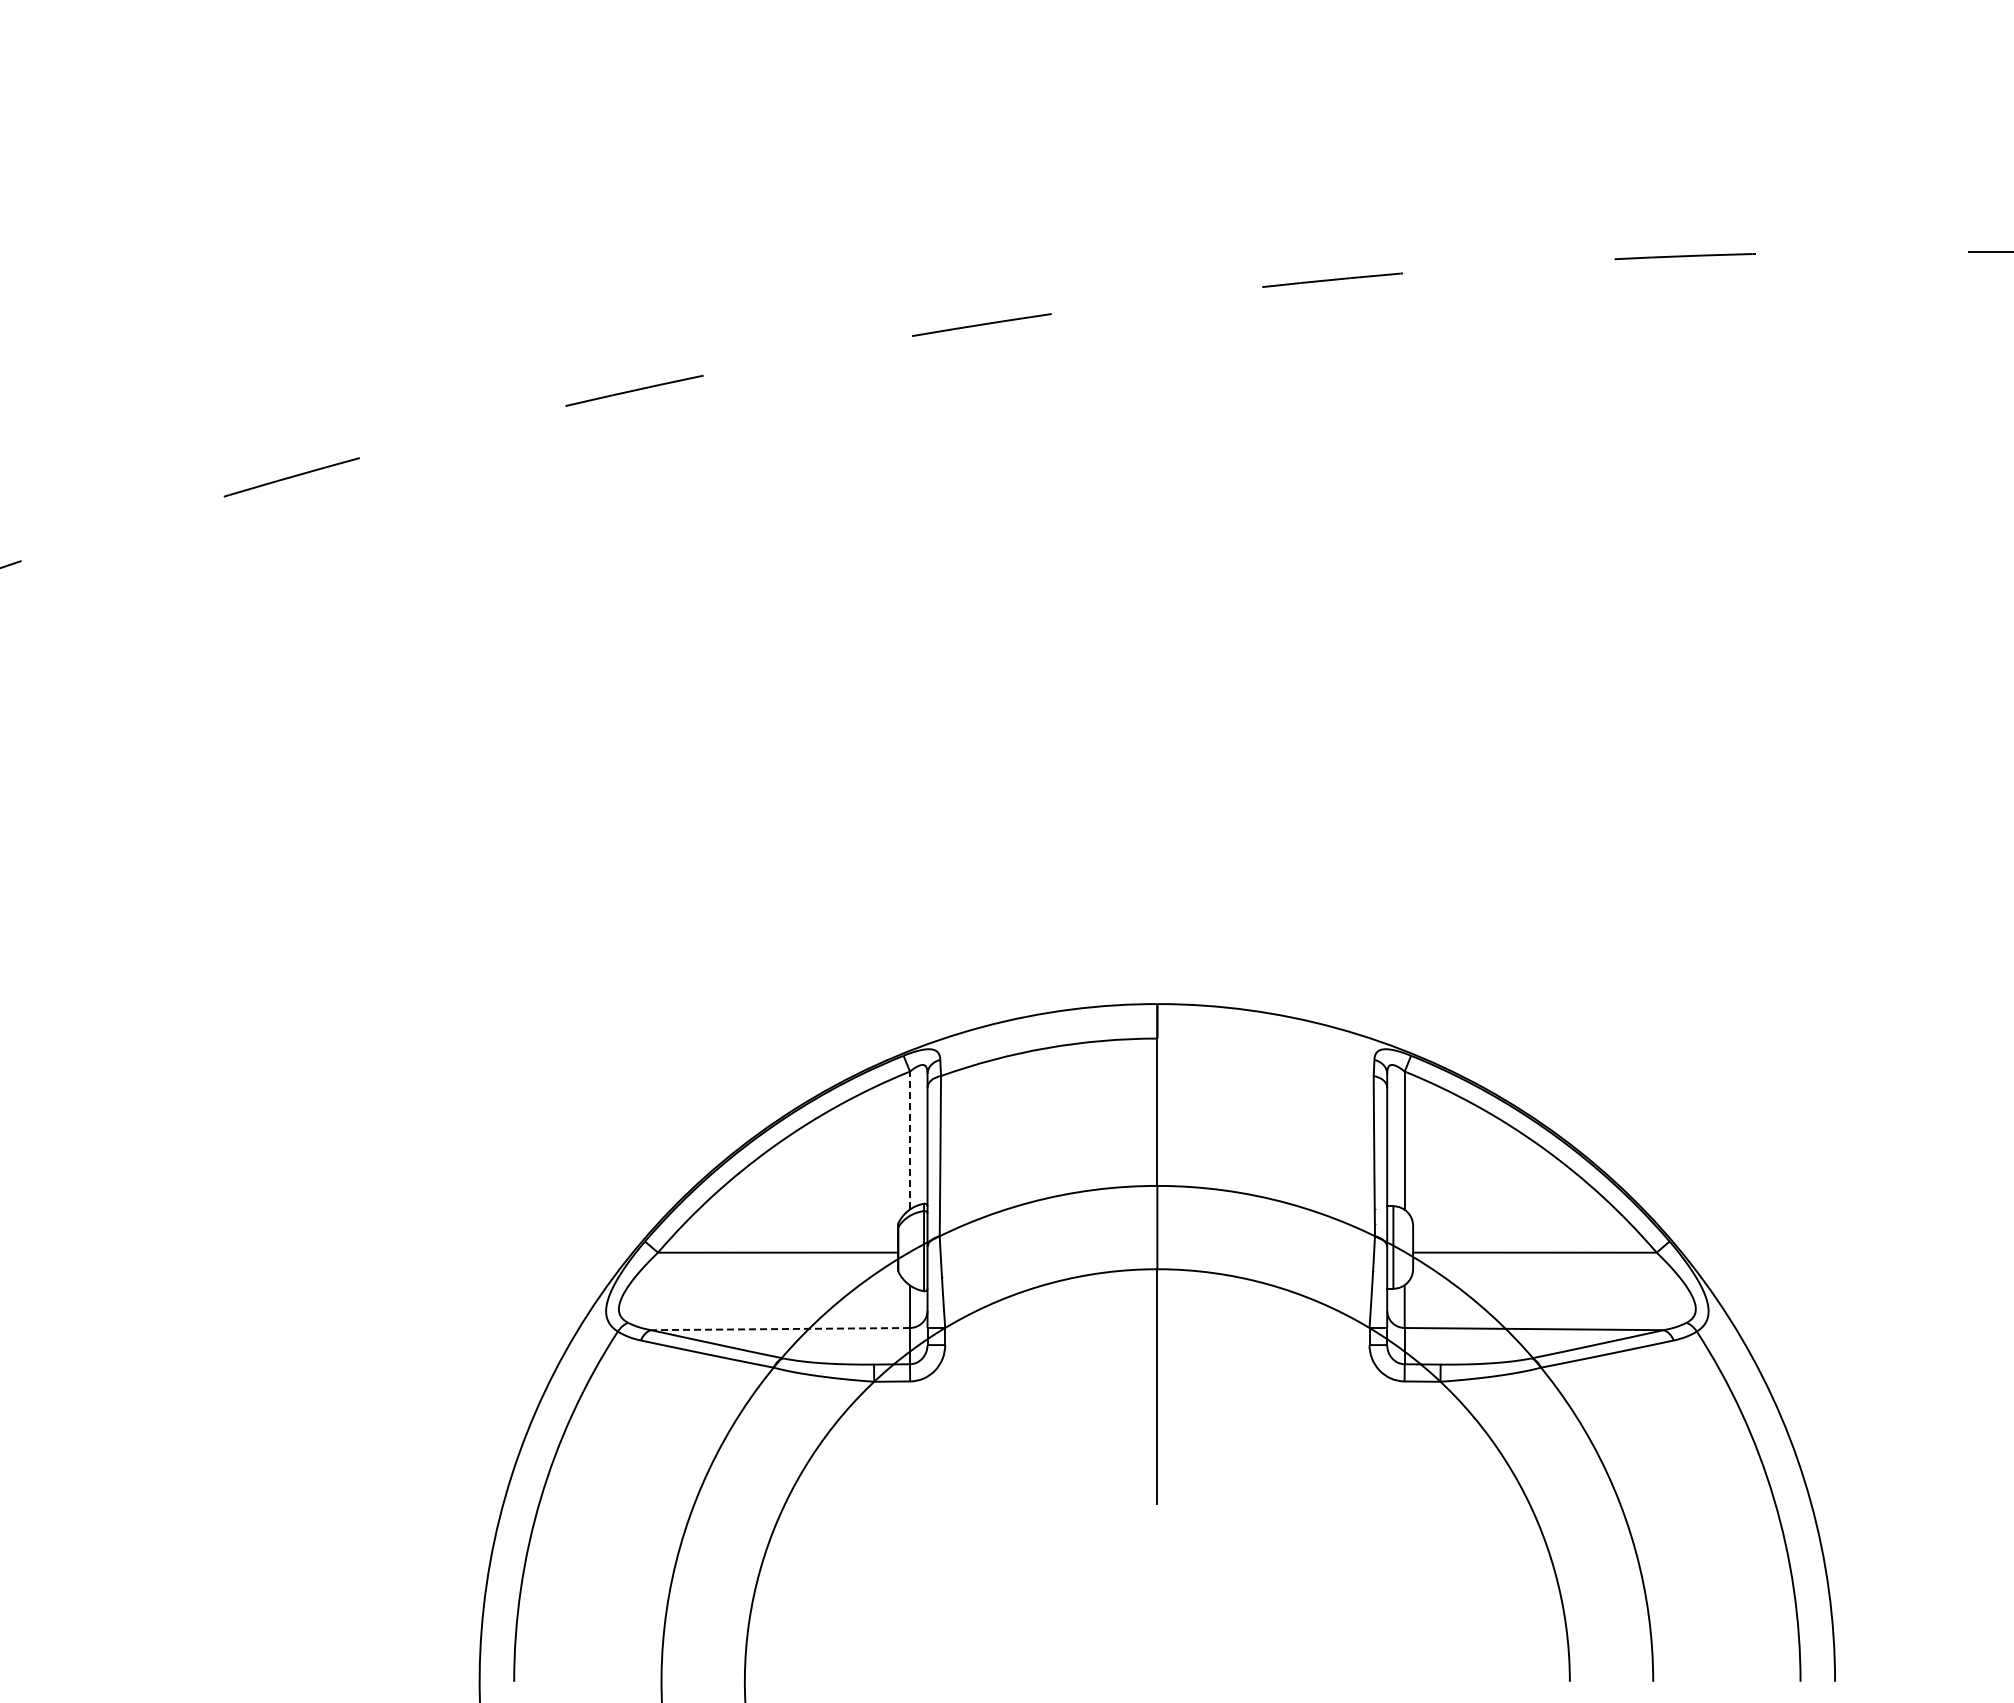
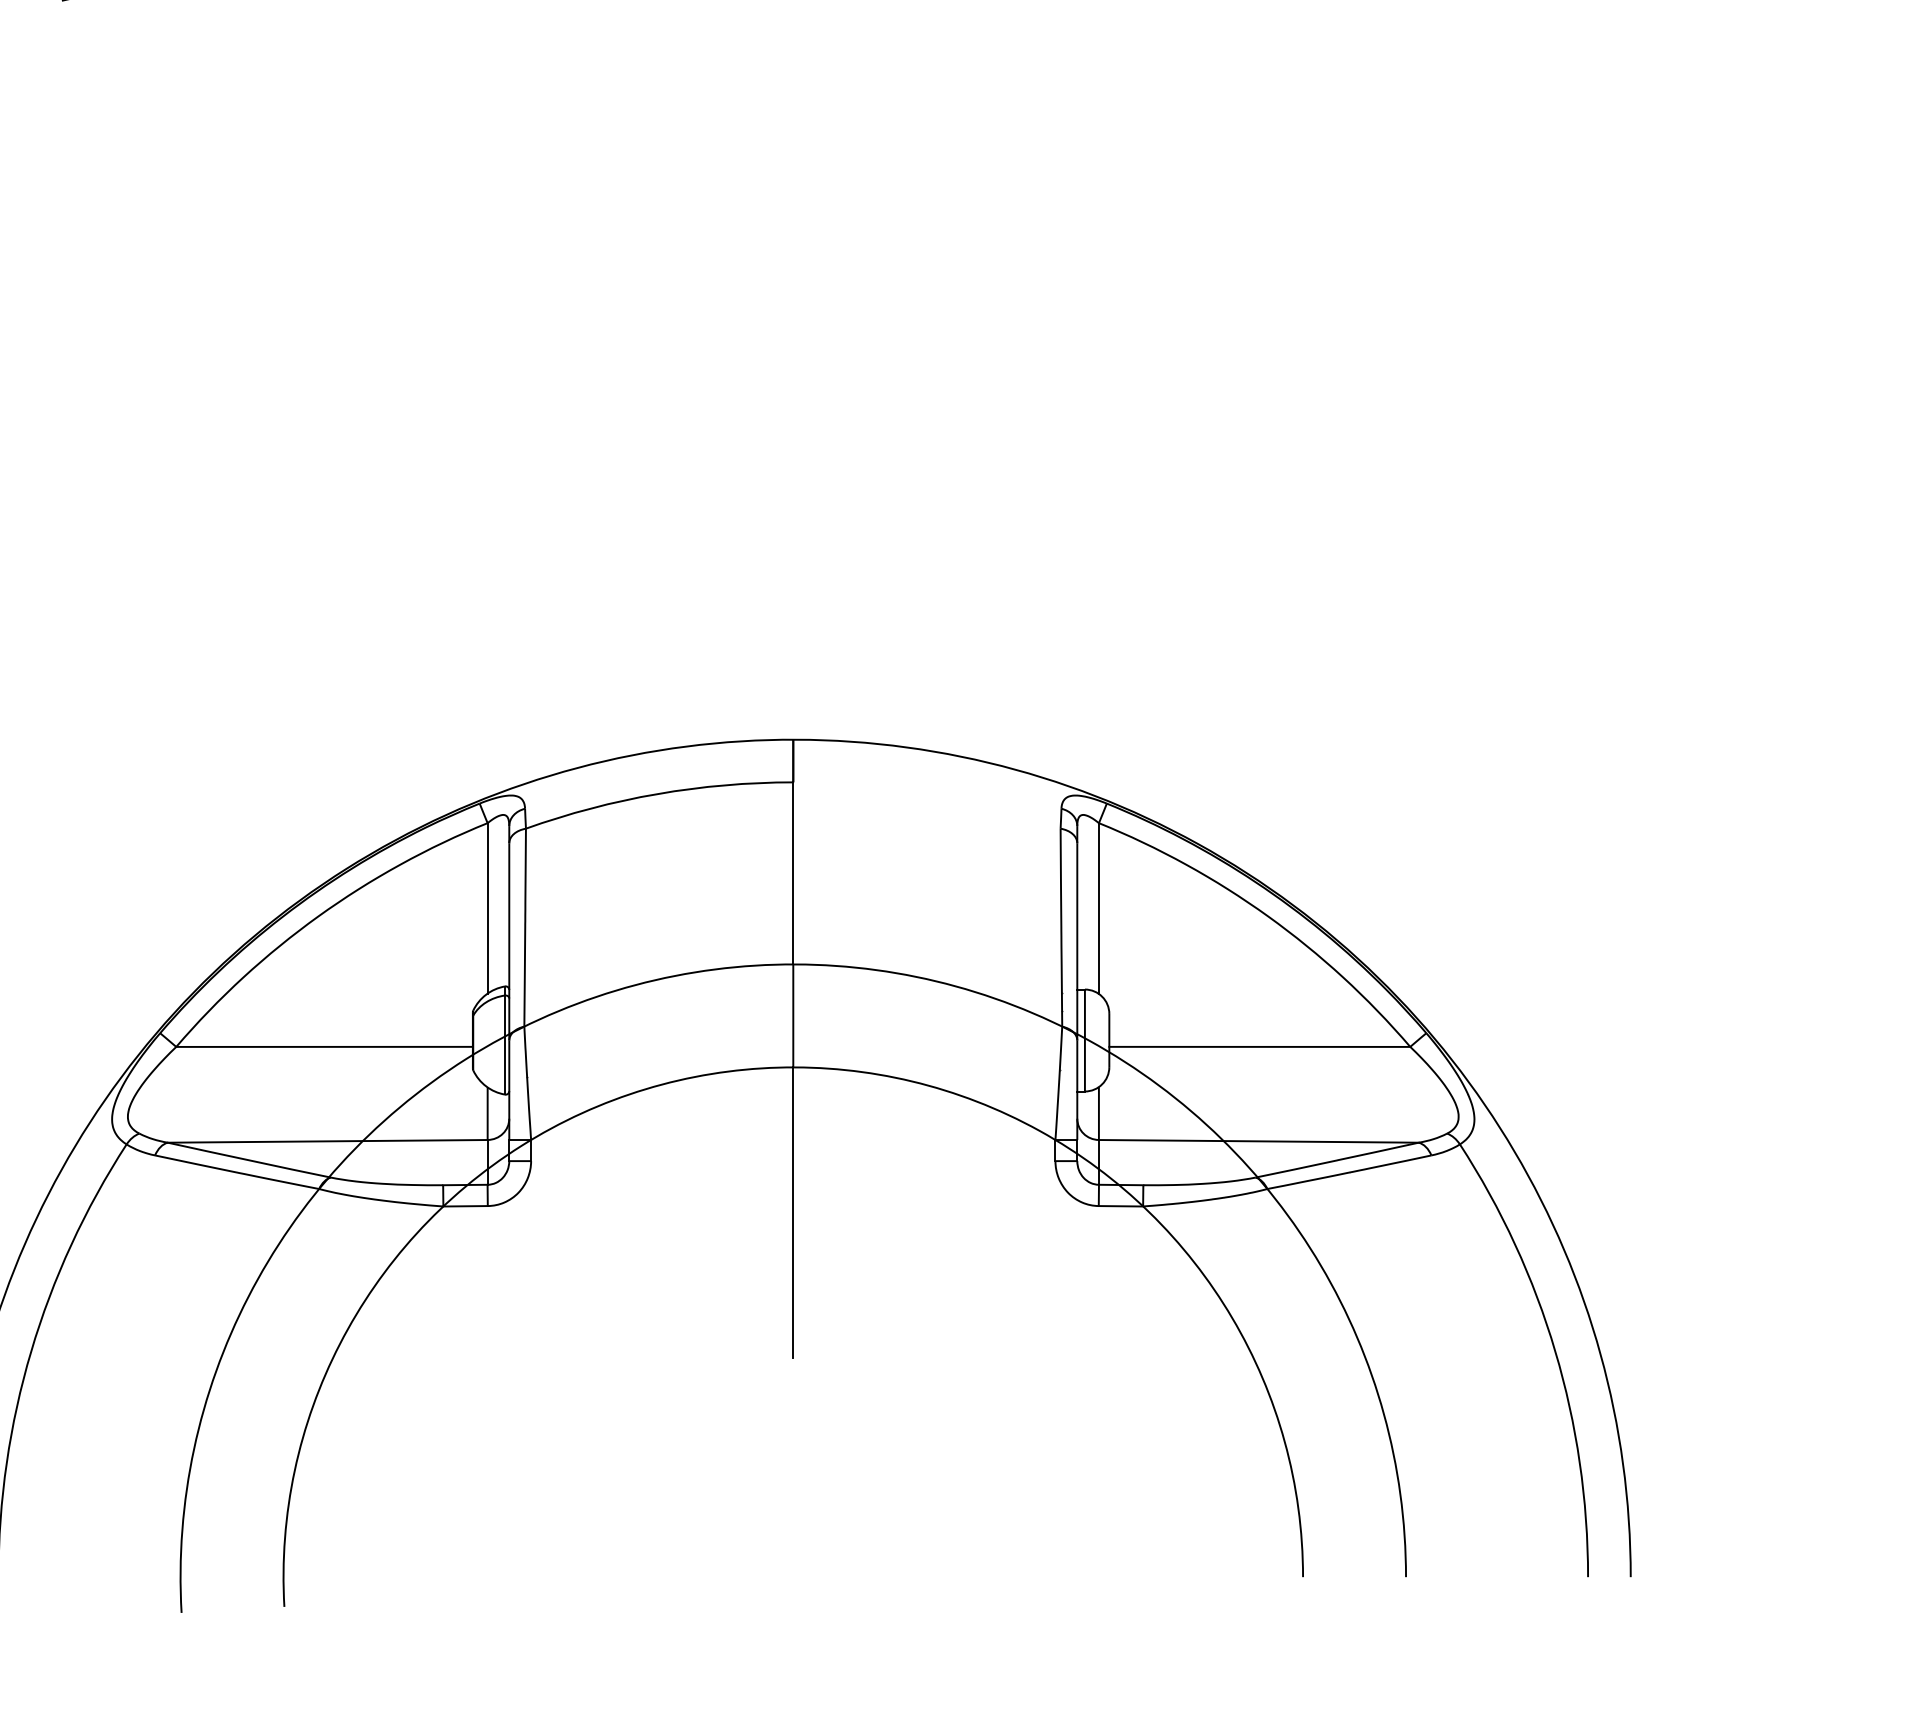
line: (910, 1140) -> (488, 908), dashed -> solid
line: (780, 1329) -> (327, 1141), dashed -> solid

